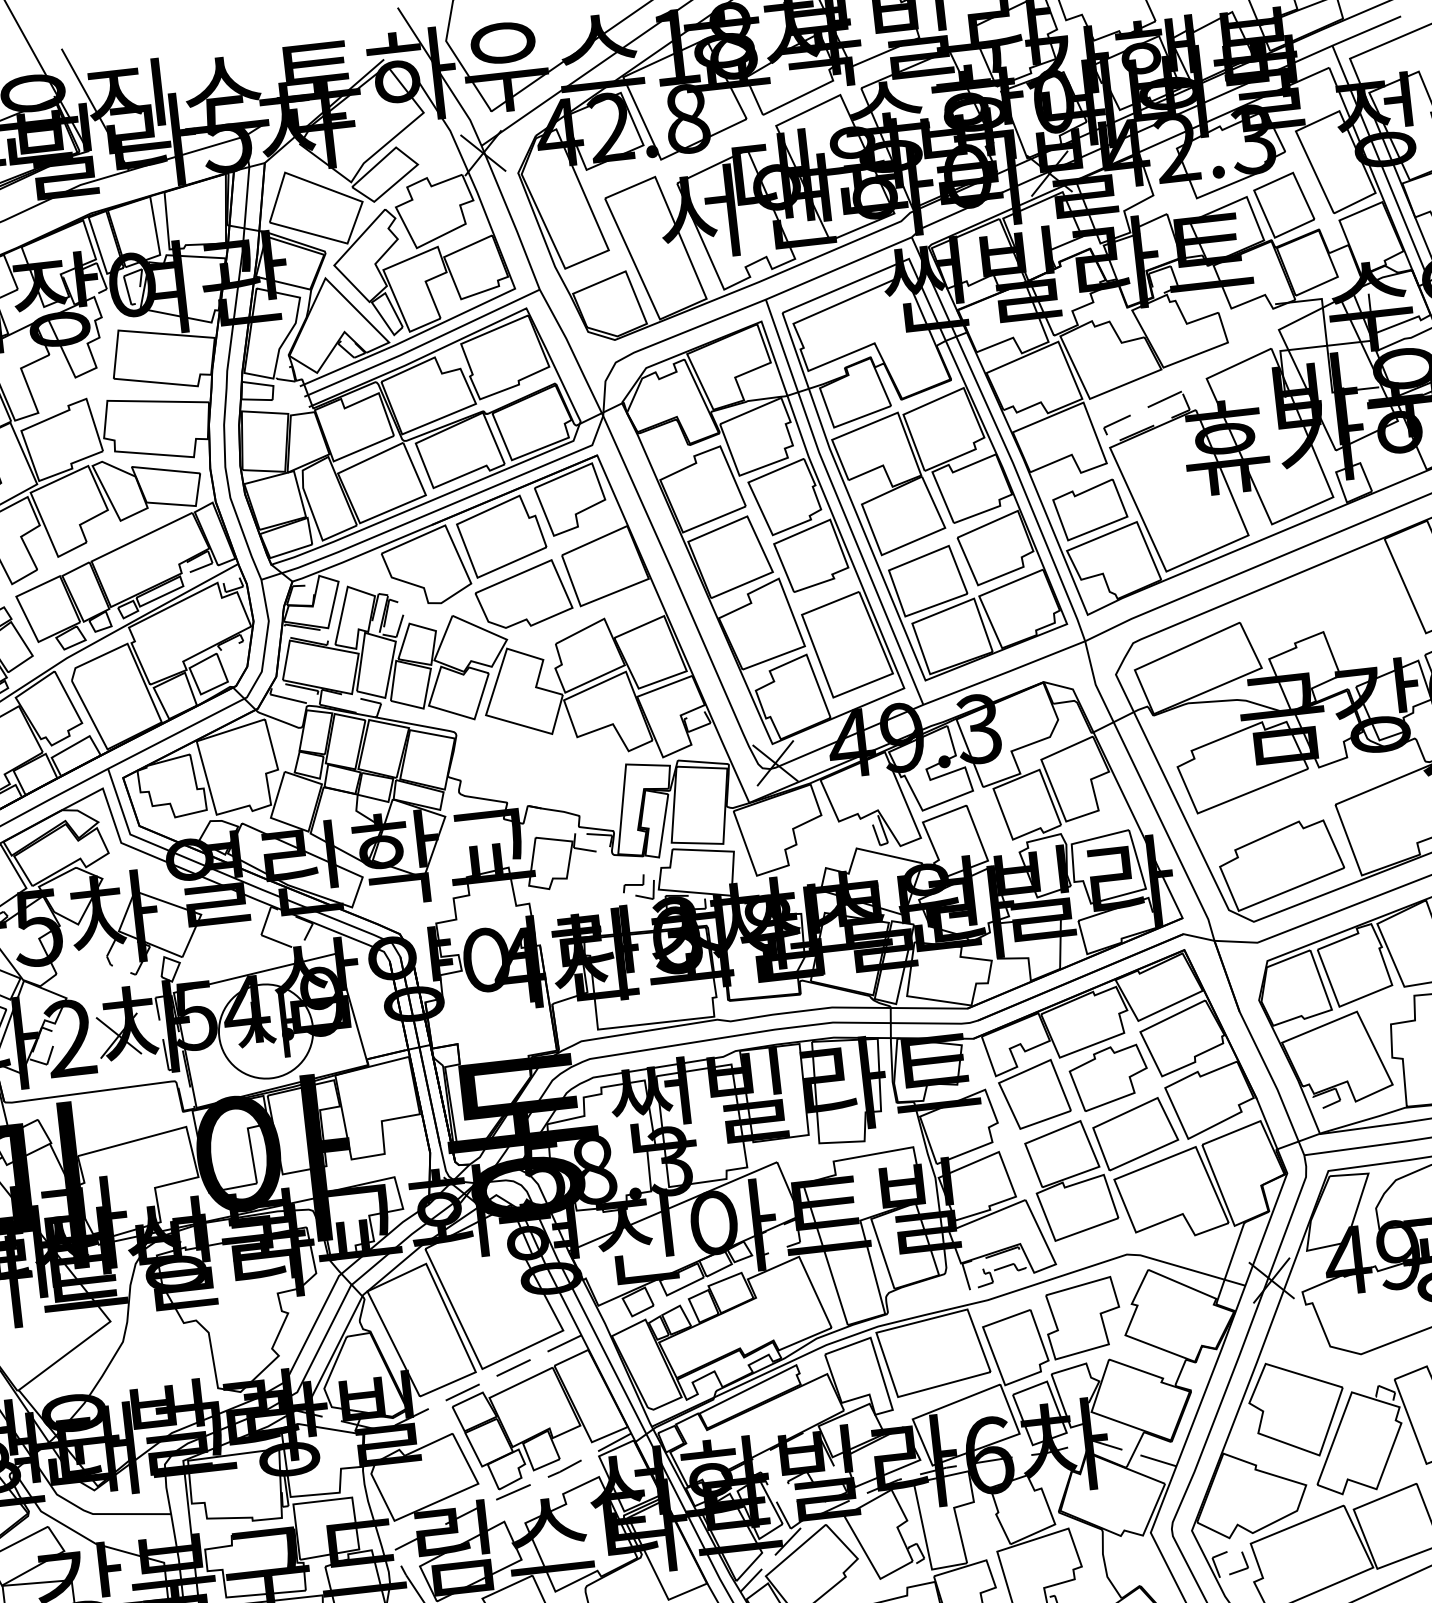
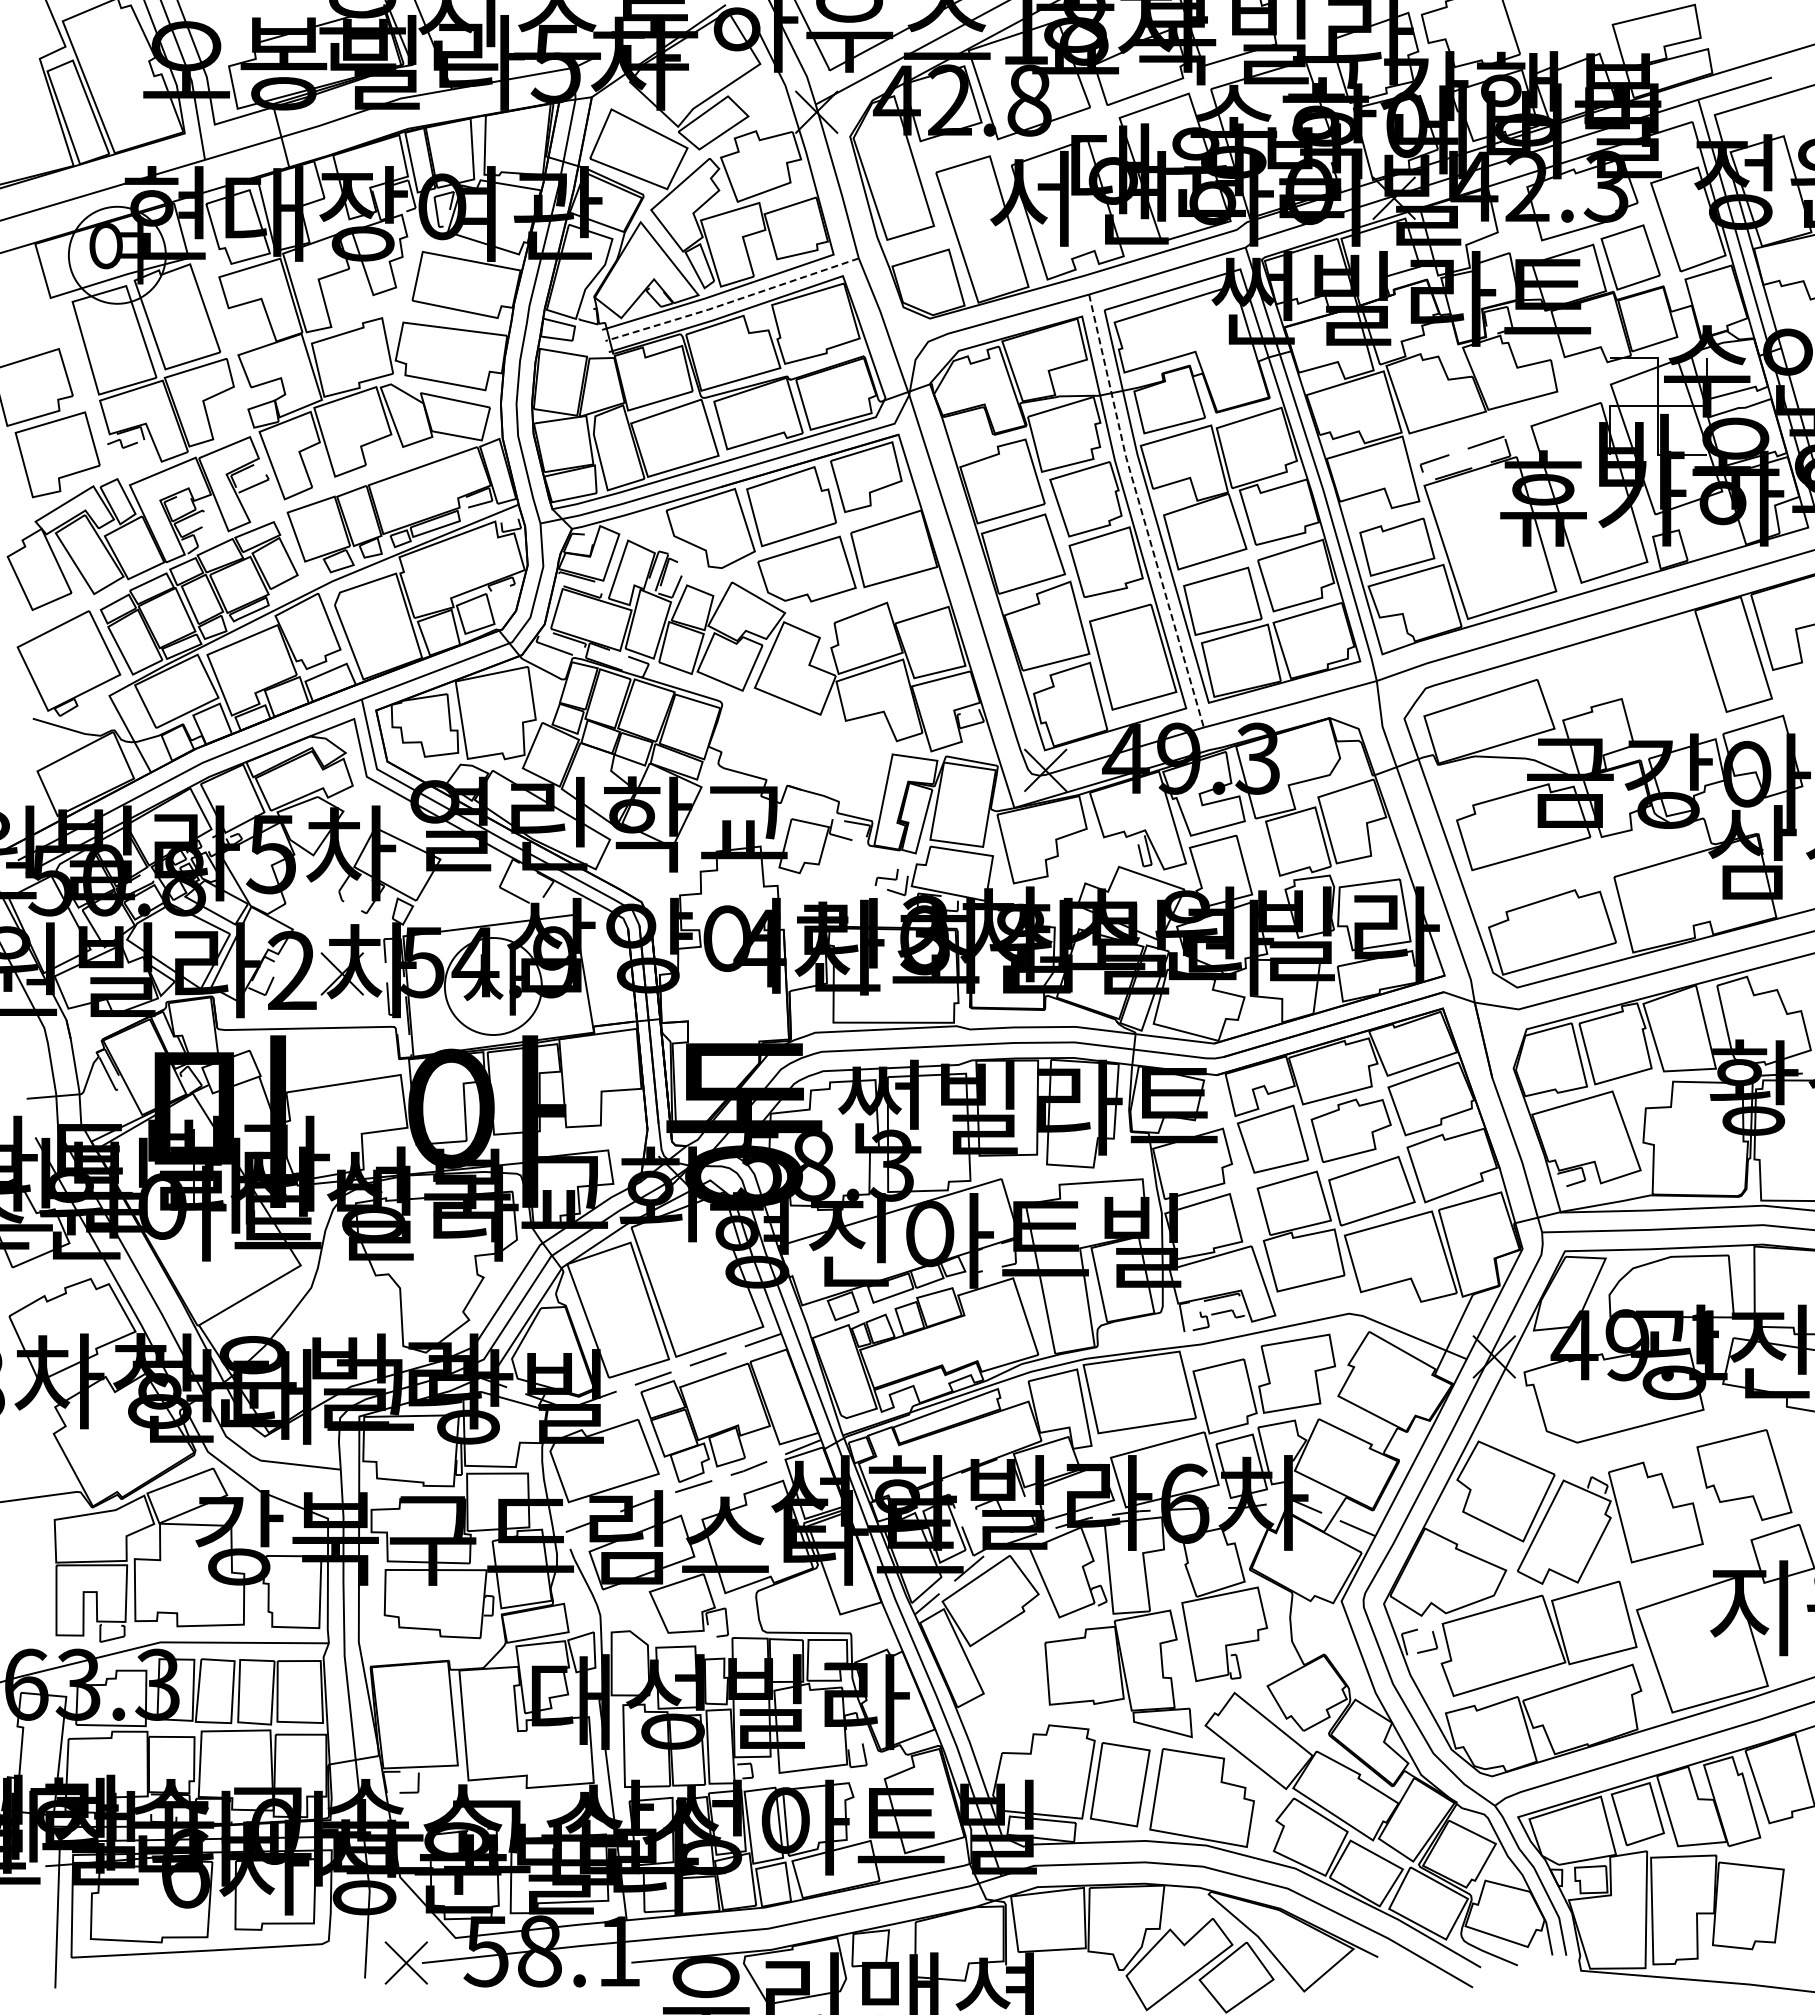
line: (422, 344) -> (732, 301), solid -> dashed
line: (840, 504) -> (1142, 512), solid -> dashed

